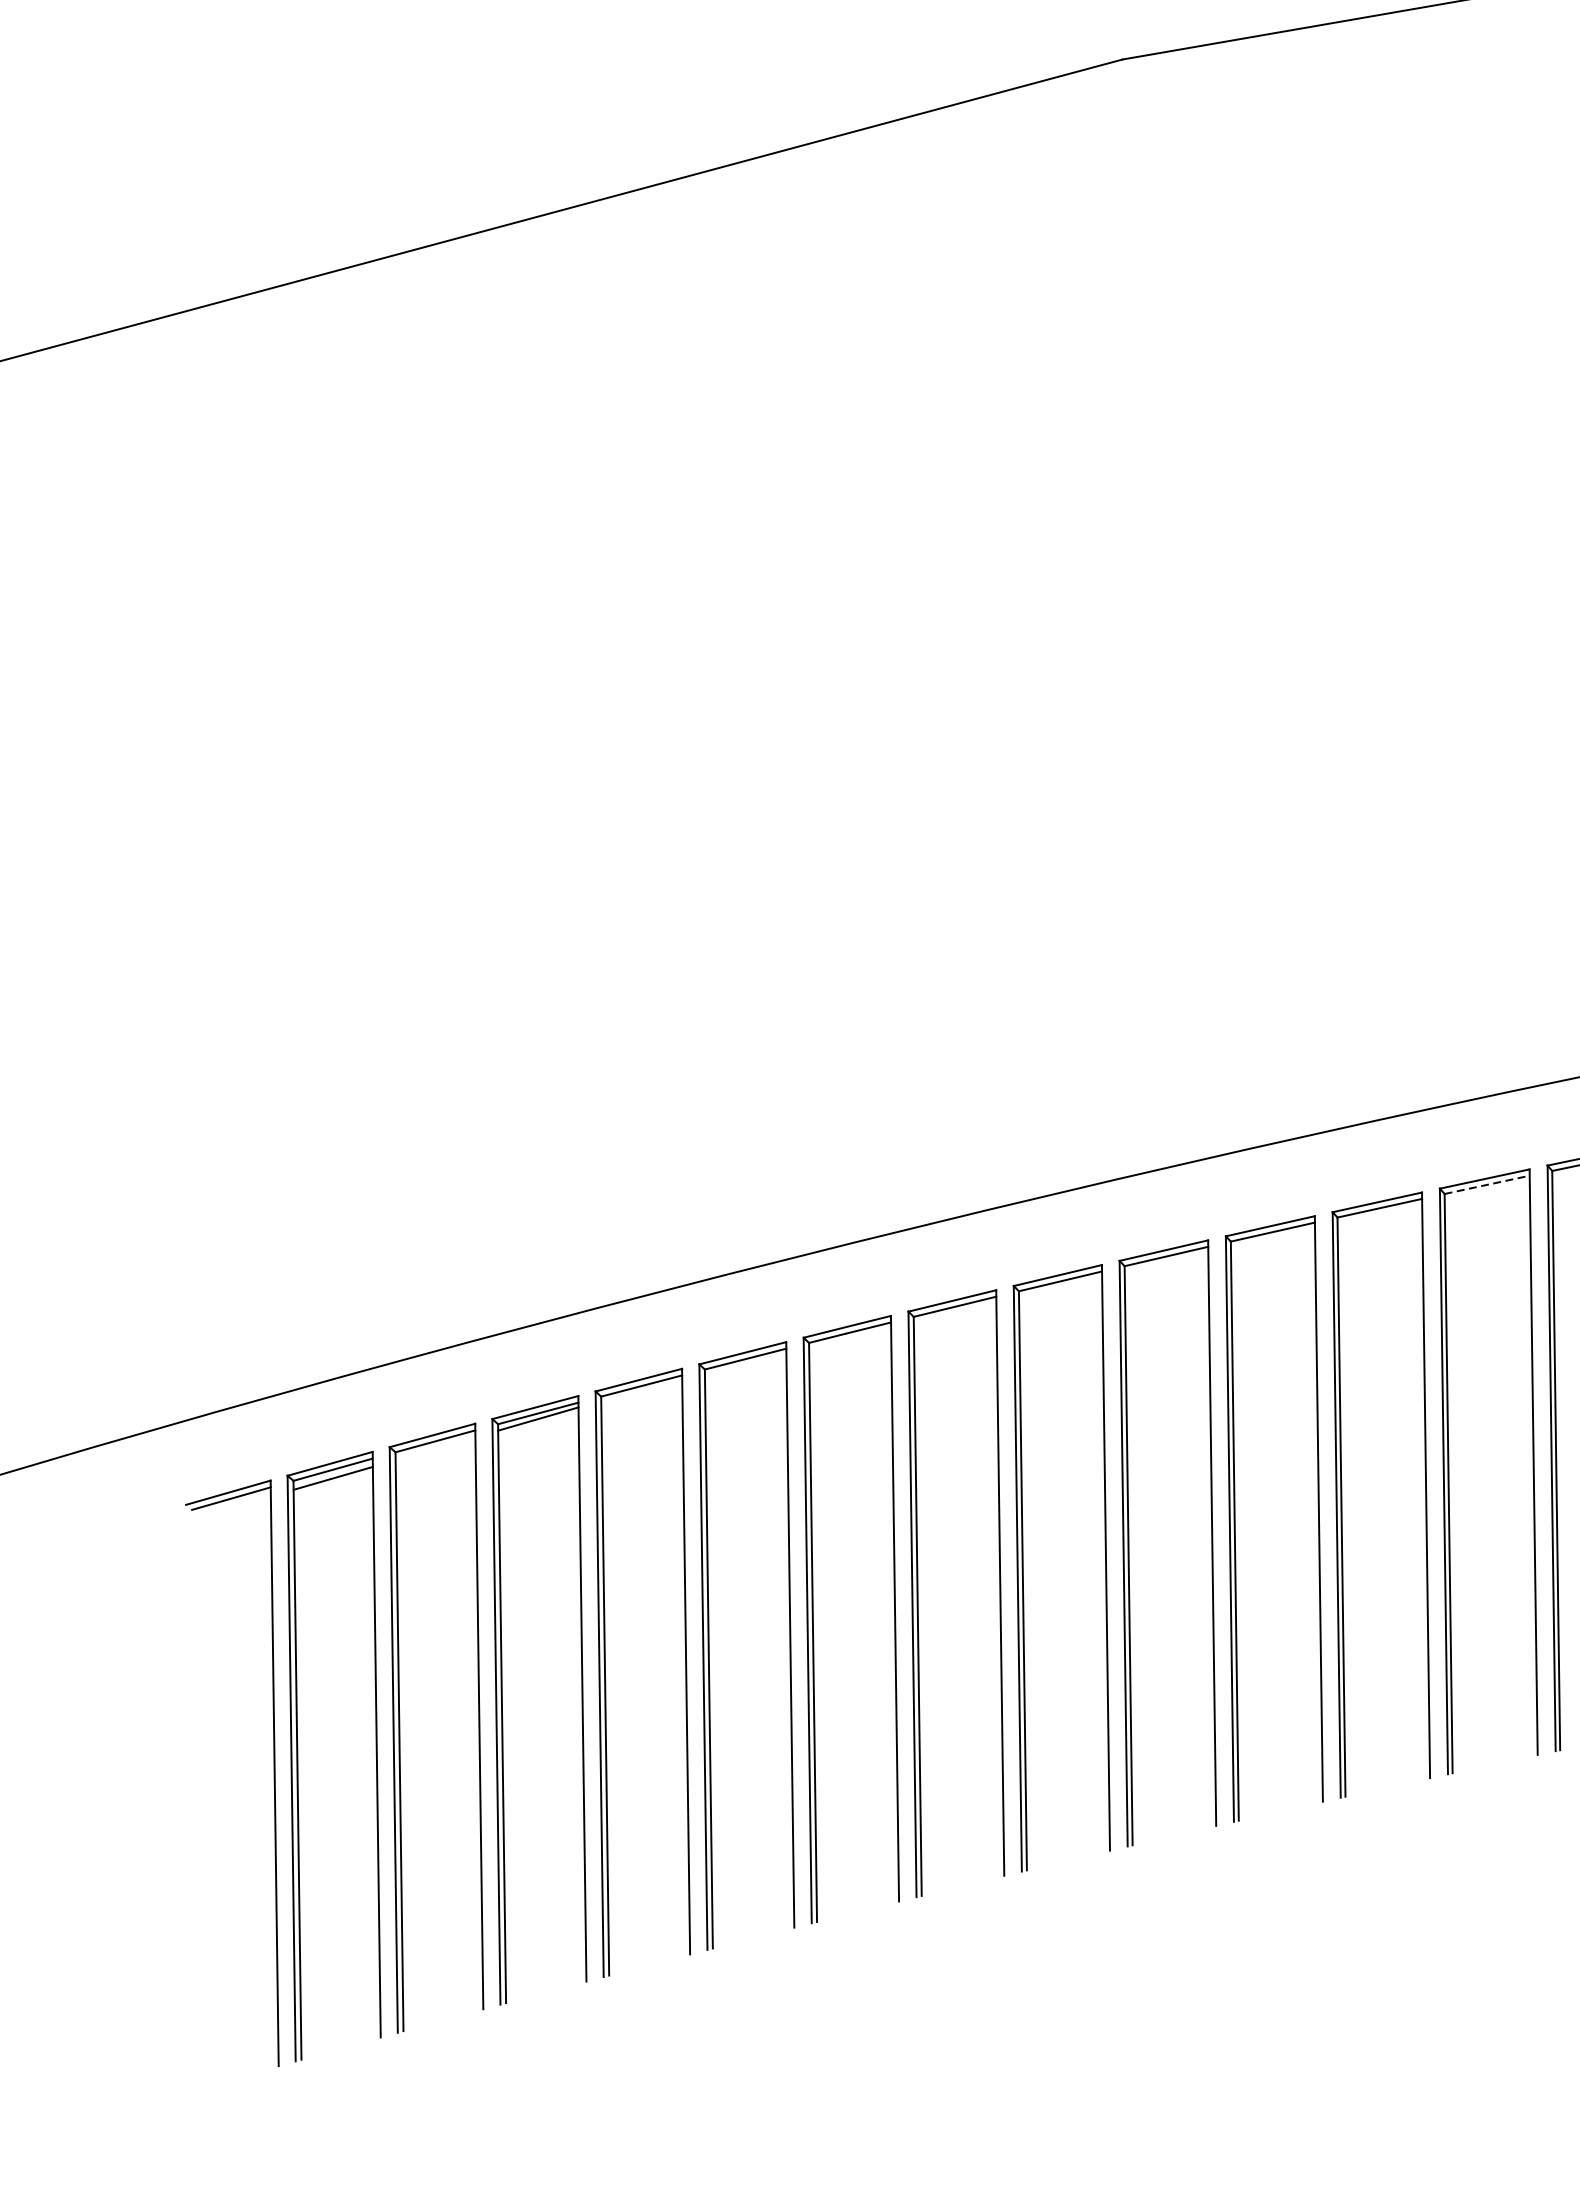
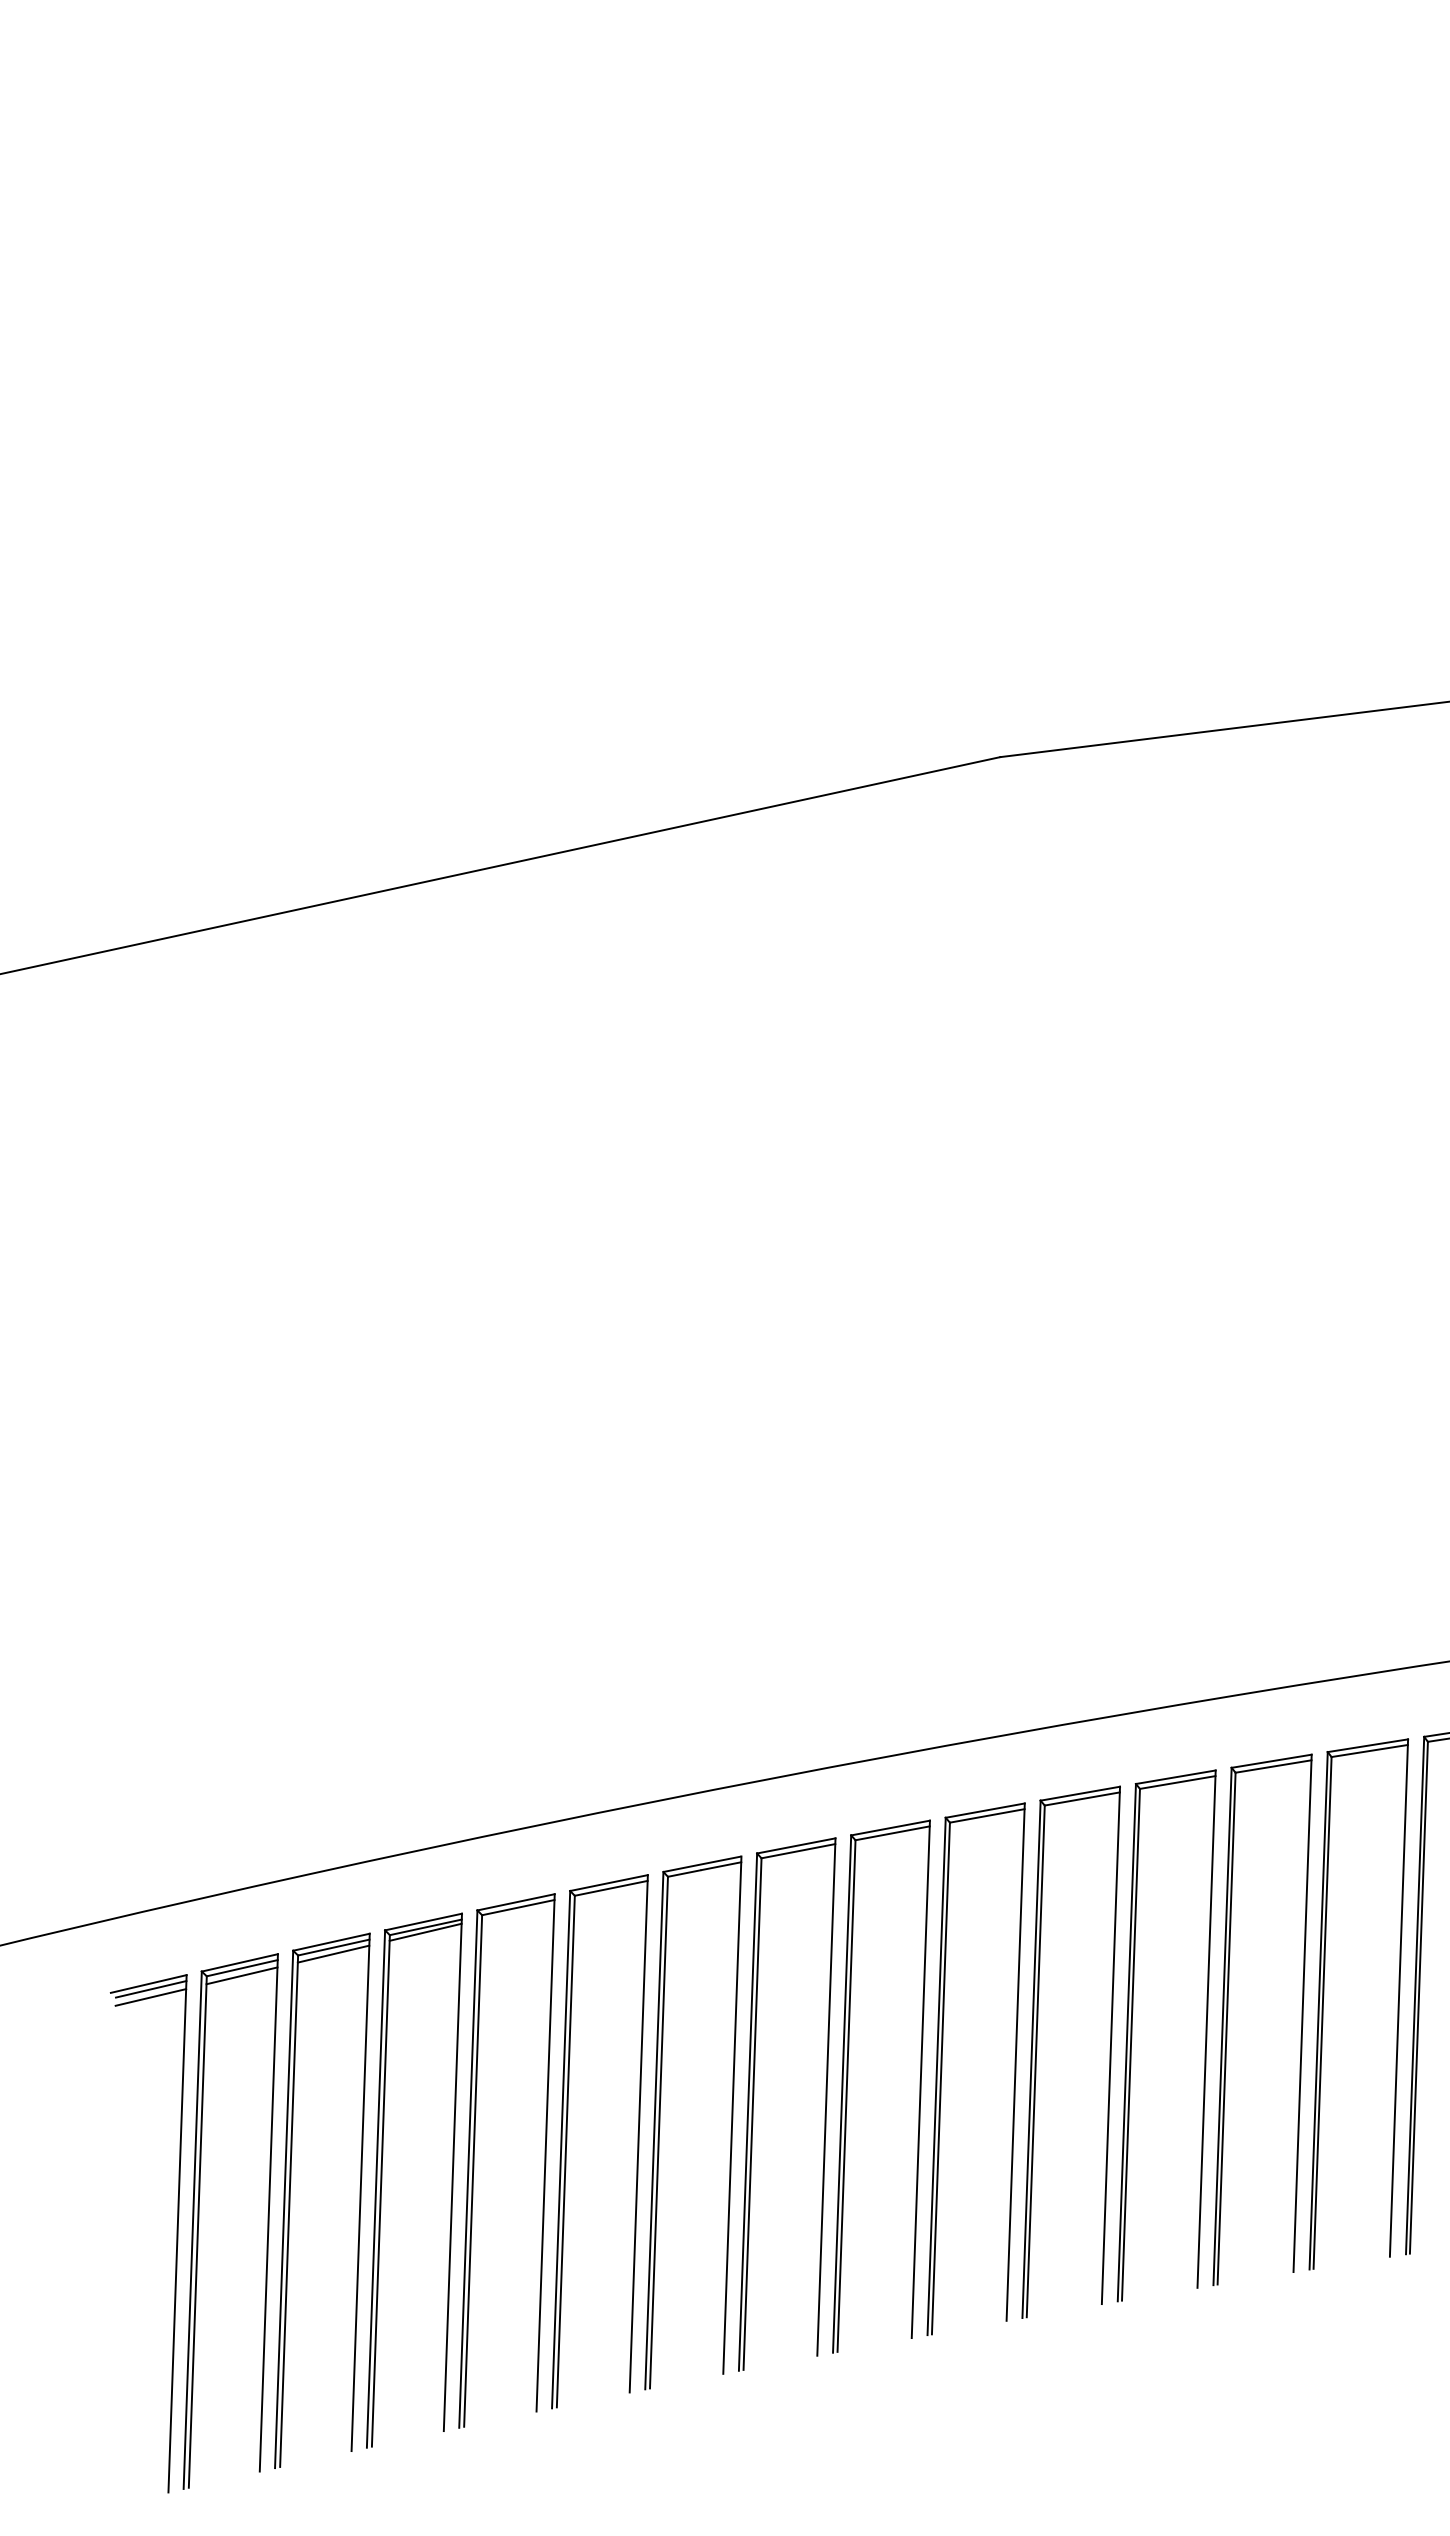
line: (1488, 1184) -> (1274, 1766), dashed -> solid
line: (435, 1448) -> (333, 1953), added
line: (231, 1507) -> (150, 1997), added

